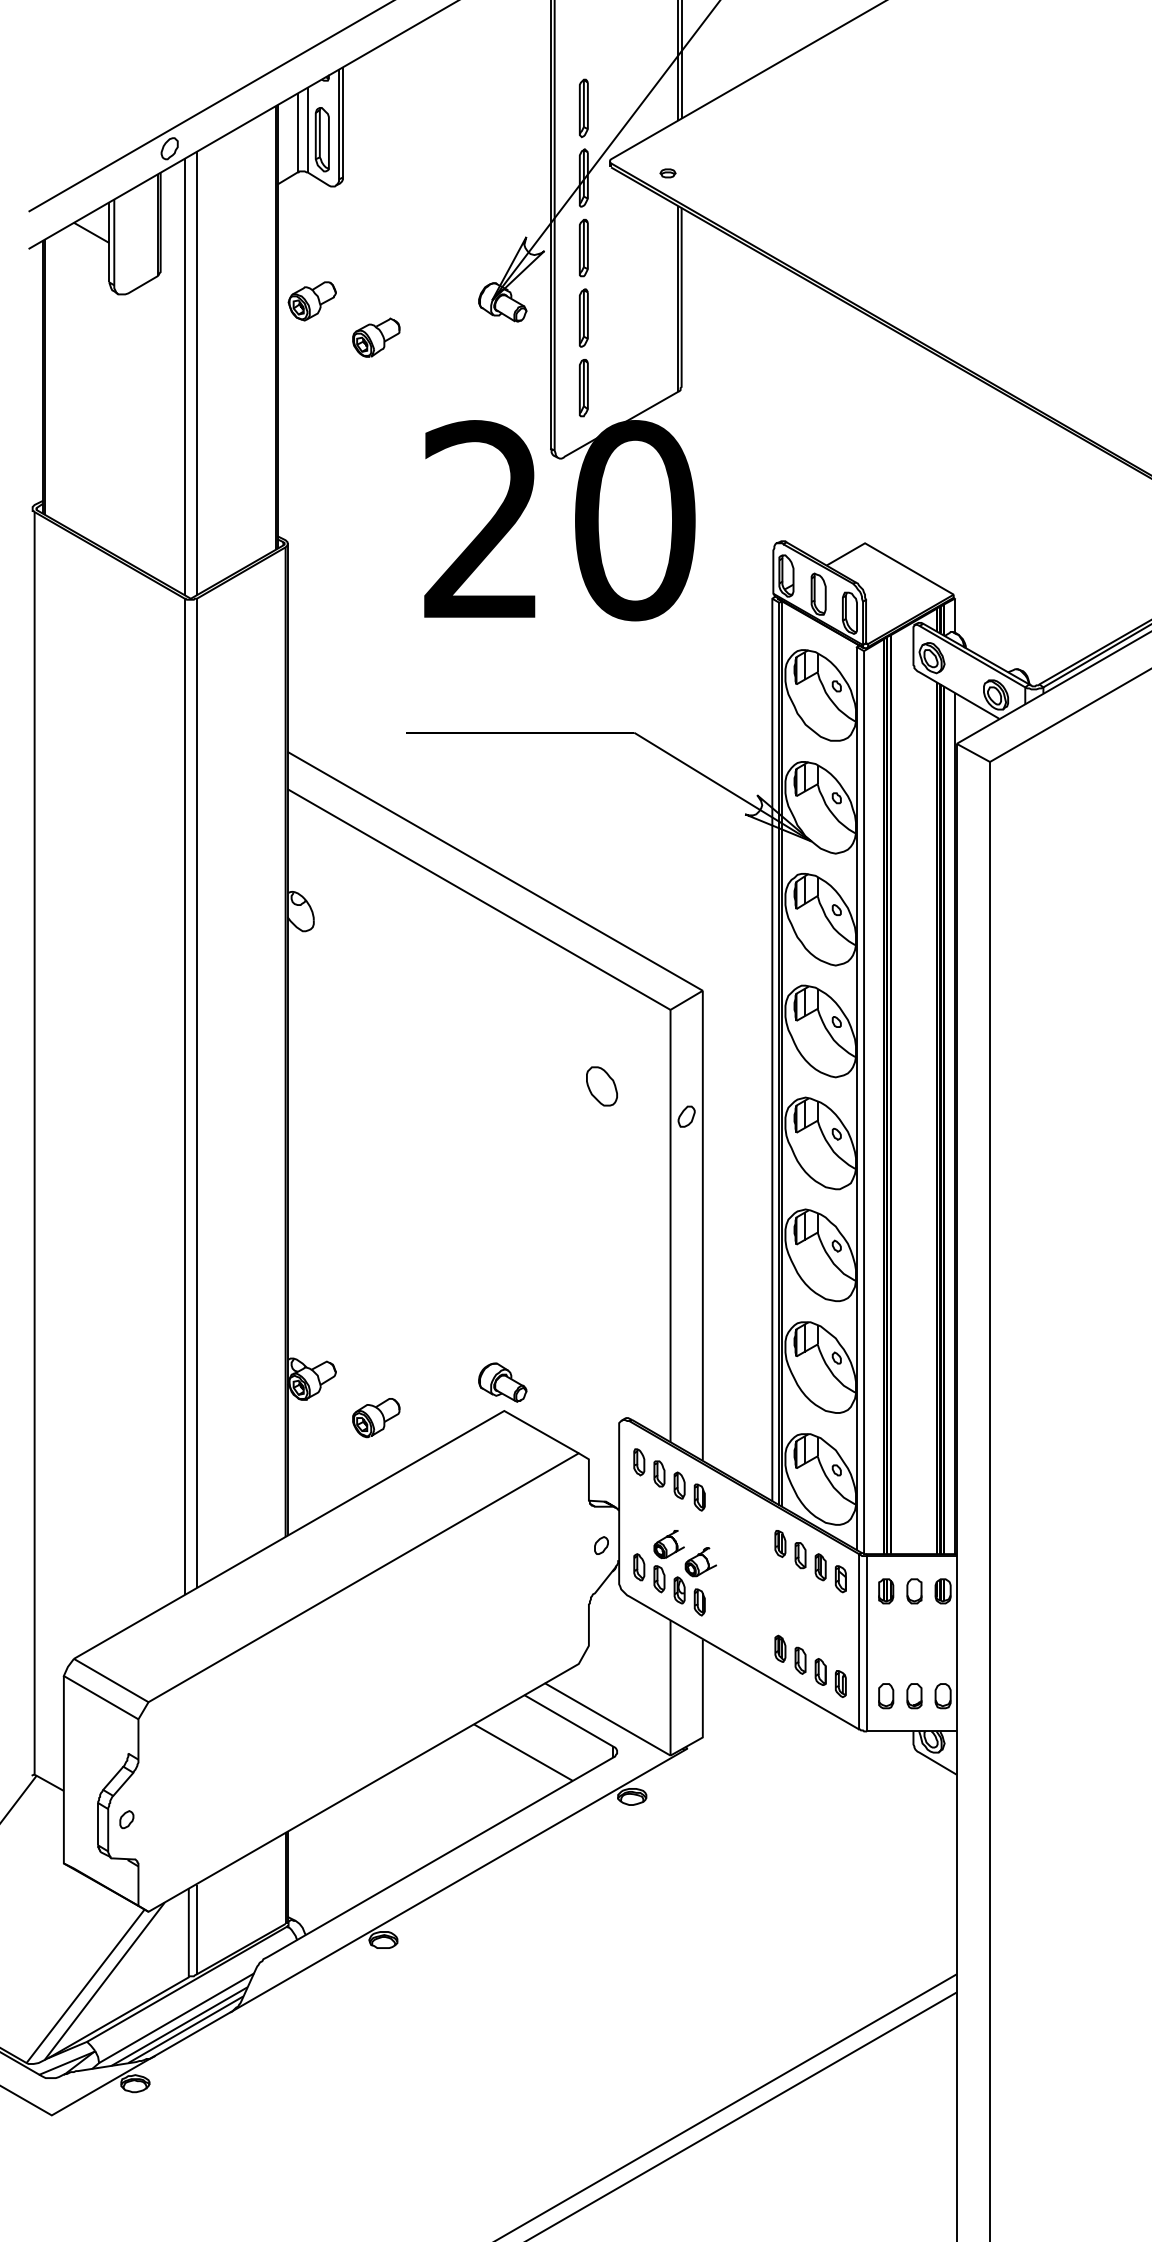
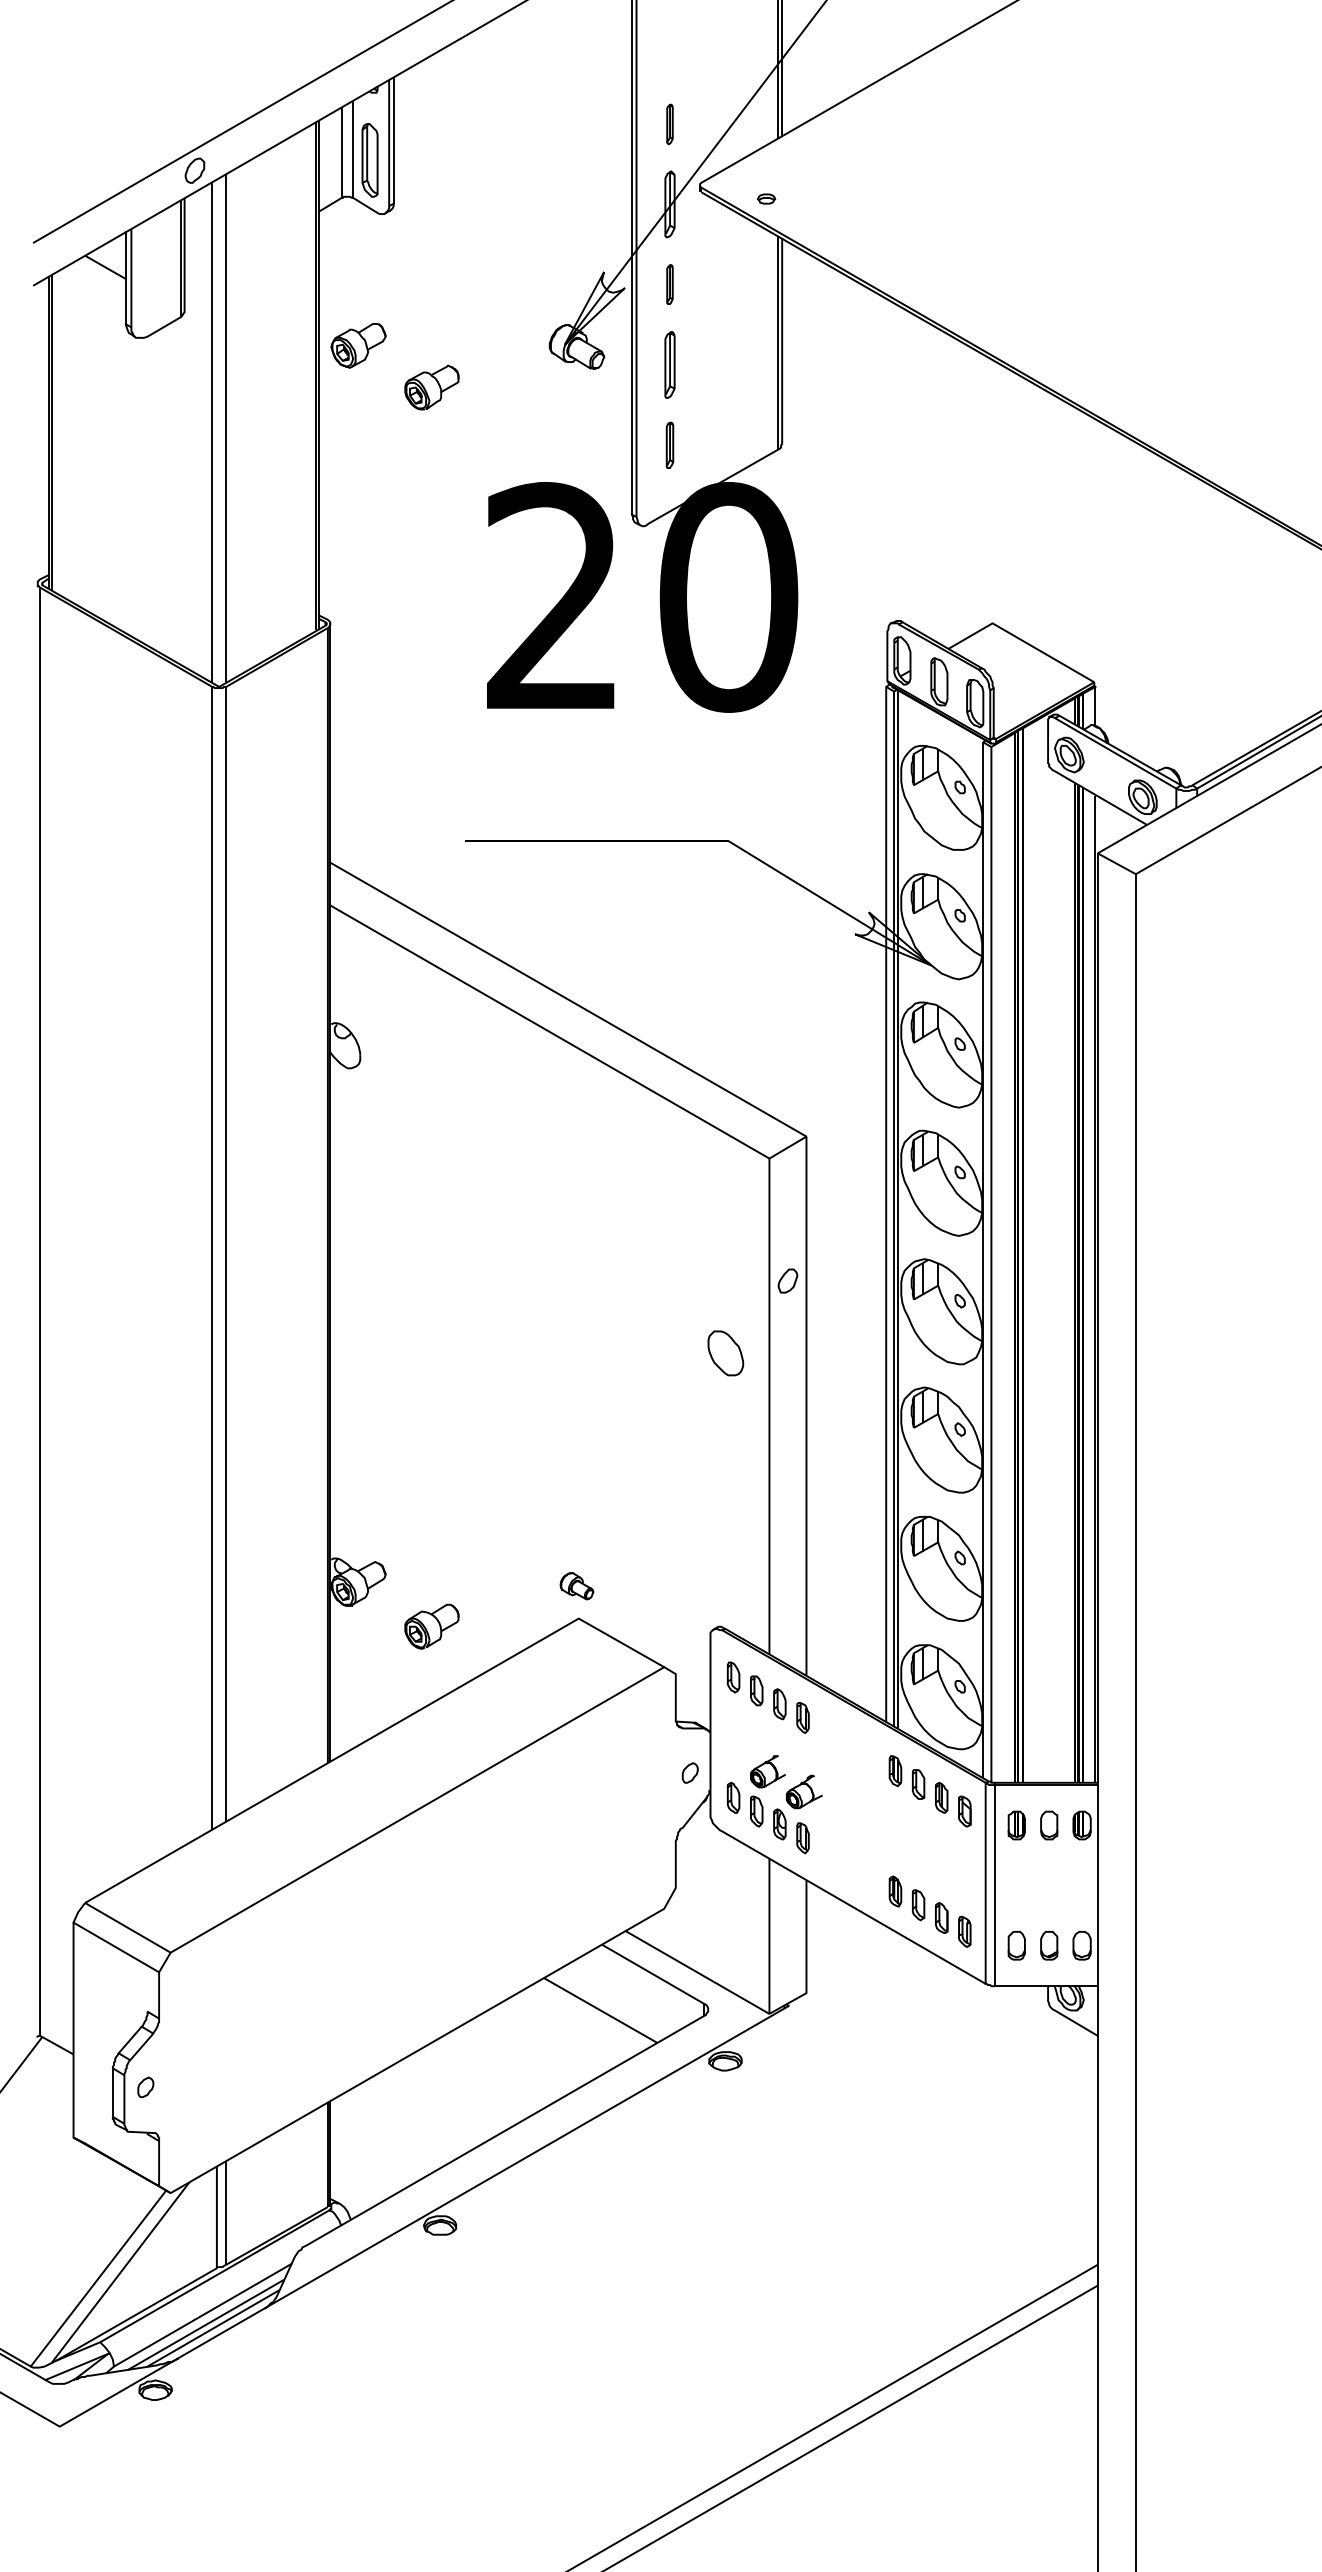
part: (583, 108) -> (669, 124), size x0.6
part: (583, 247) -> (669, 284), size x0.6
part: (583, 388) -> (669, 445), size x0.7
part: (601, 1086) -> (725, 1353), moved
part: (502, 1382) -> (576, 1586), size x0.6

